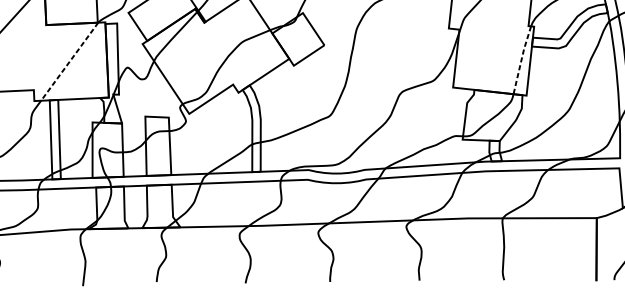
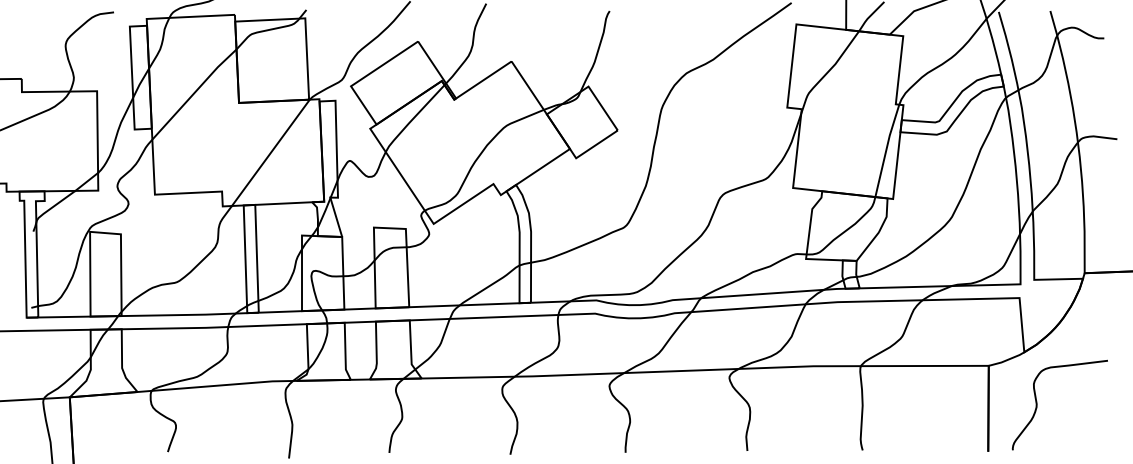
line: (521, 59) -> (886, 149), dashed -> solid
line: (69, 61) -> (270, 152), dashed -> solid

